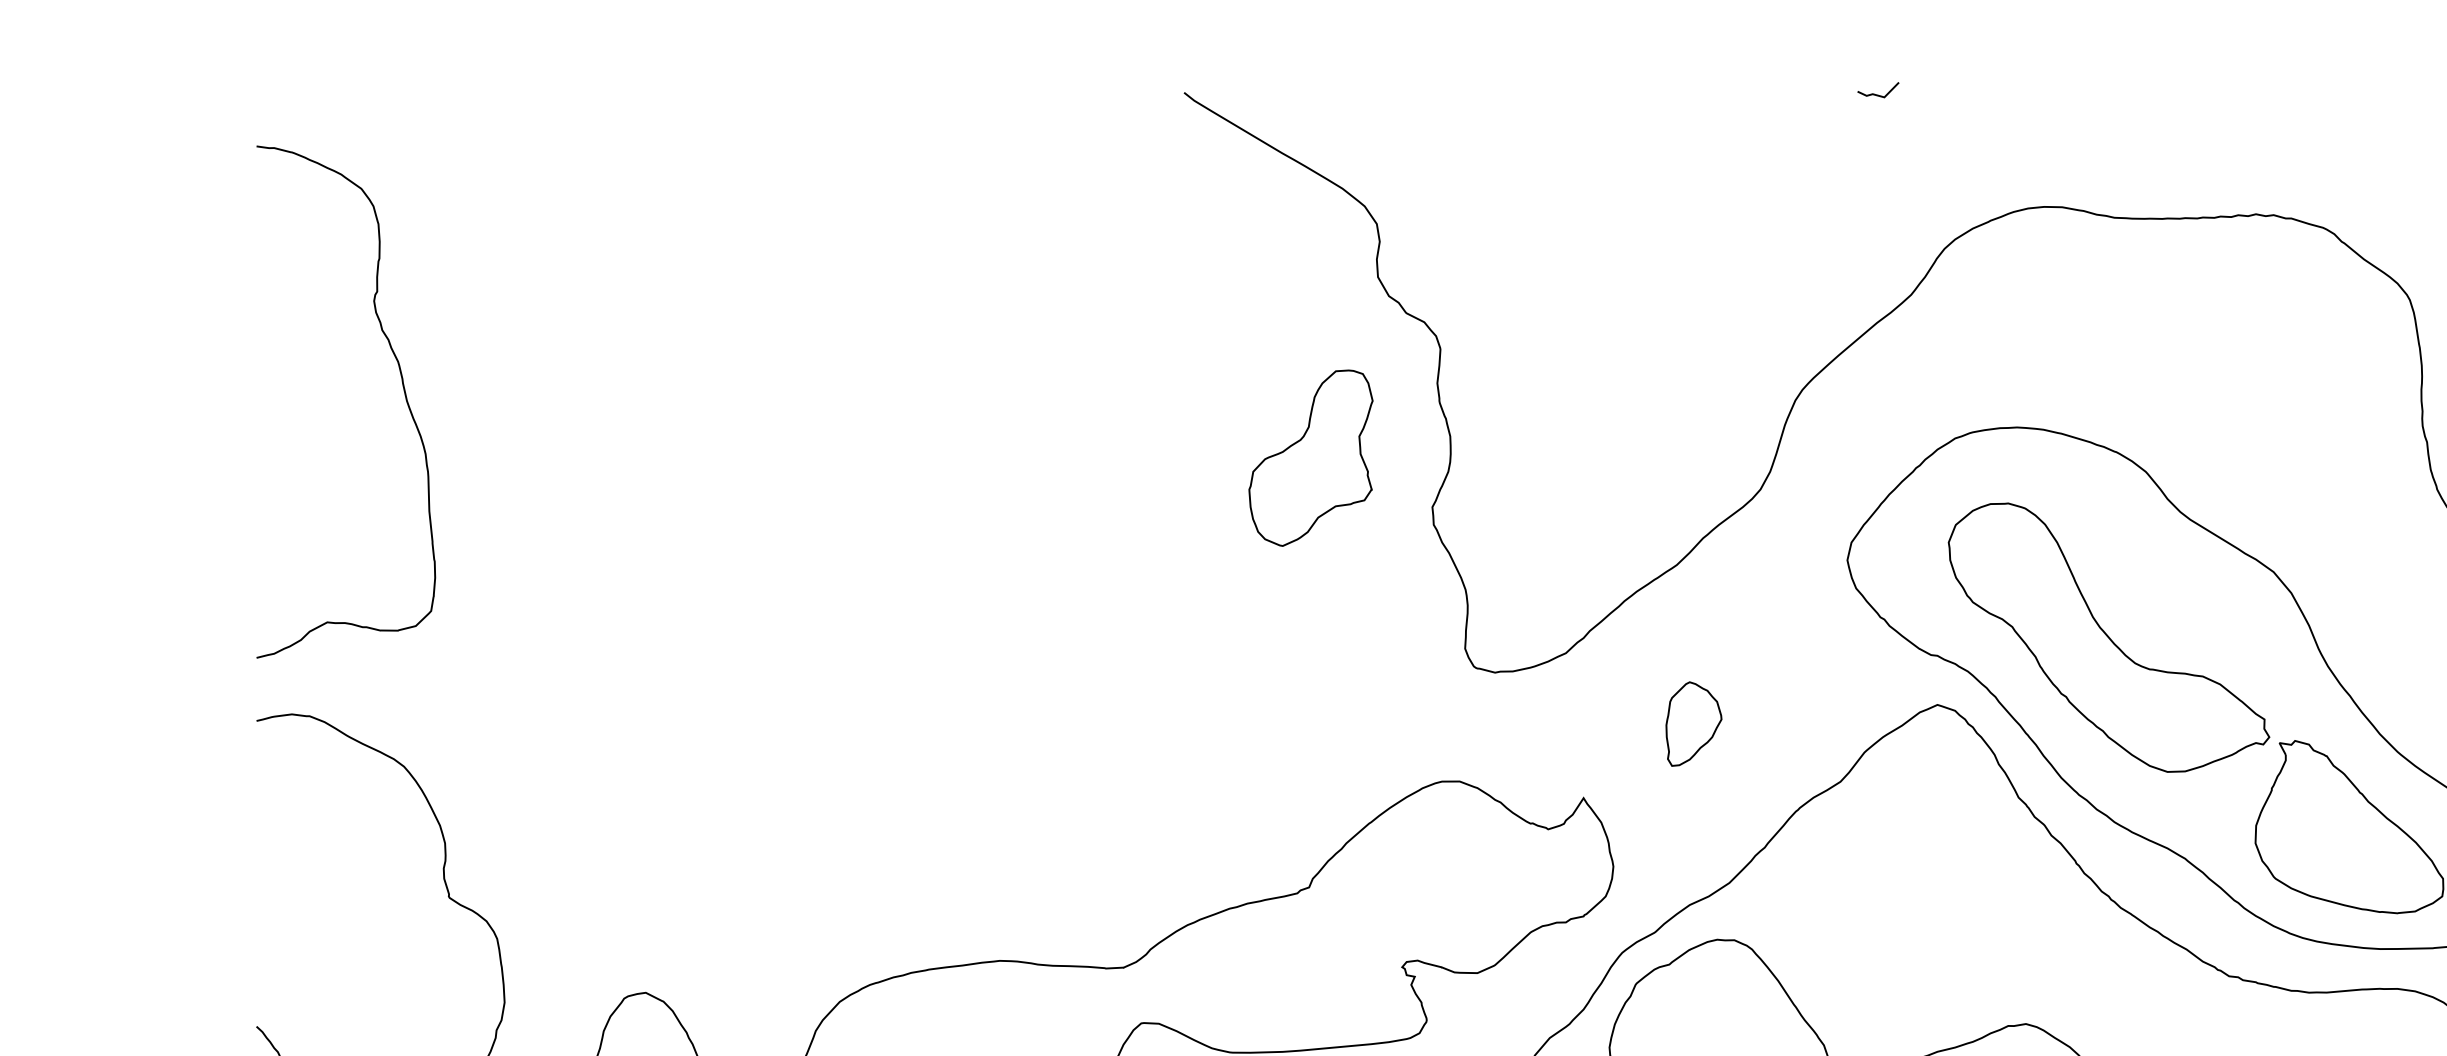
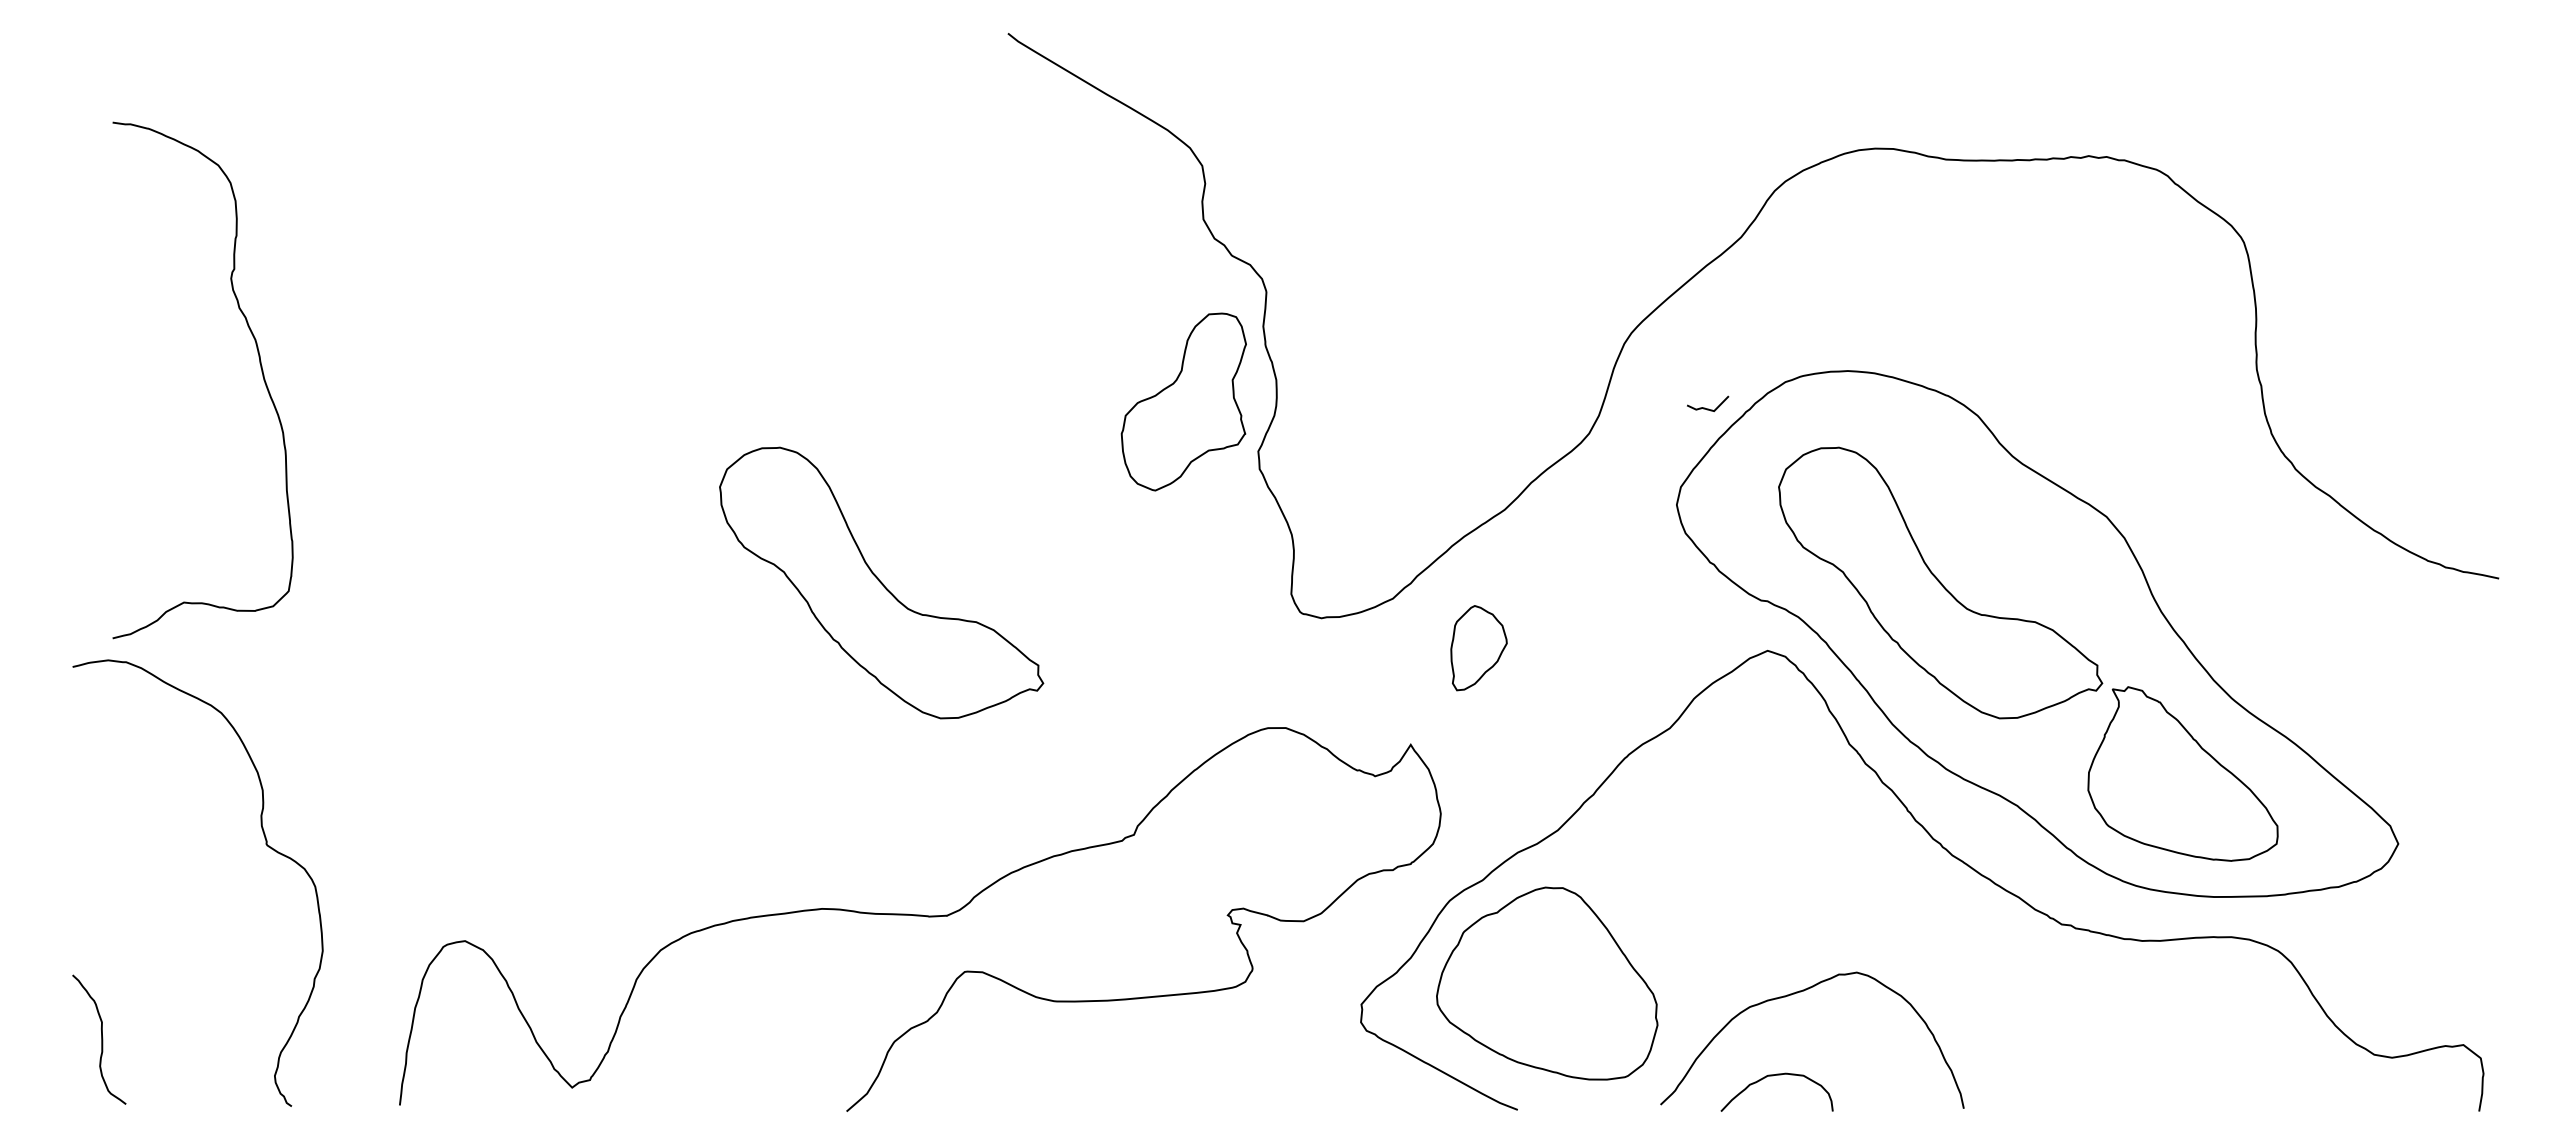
line: (1875, 93) -> (1705, 407), moved
curve: (403, 390) -> (260, 368), moved
part: (1310, 457) -> (1183, 401), moved
part: (1058, 637) -> (881, 582), added
part: (1693, 724) -> (1478, 648), moved

